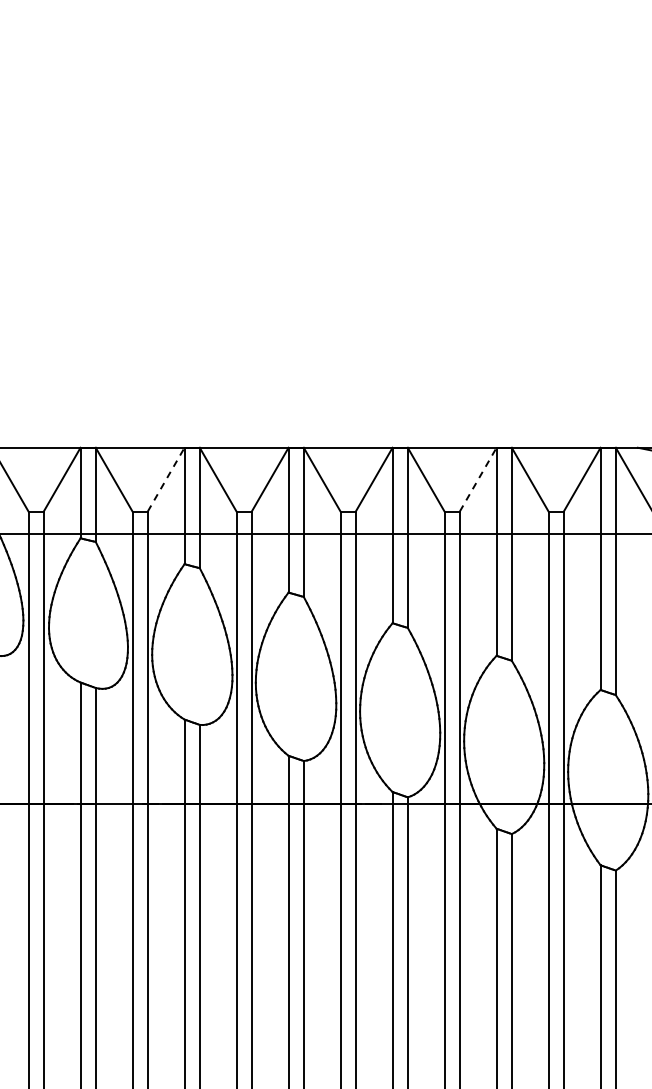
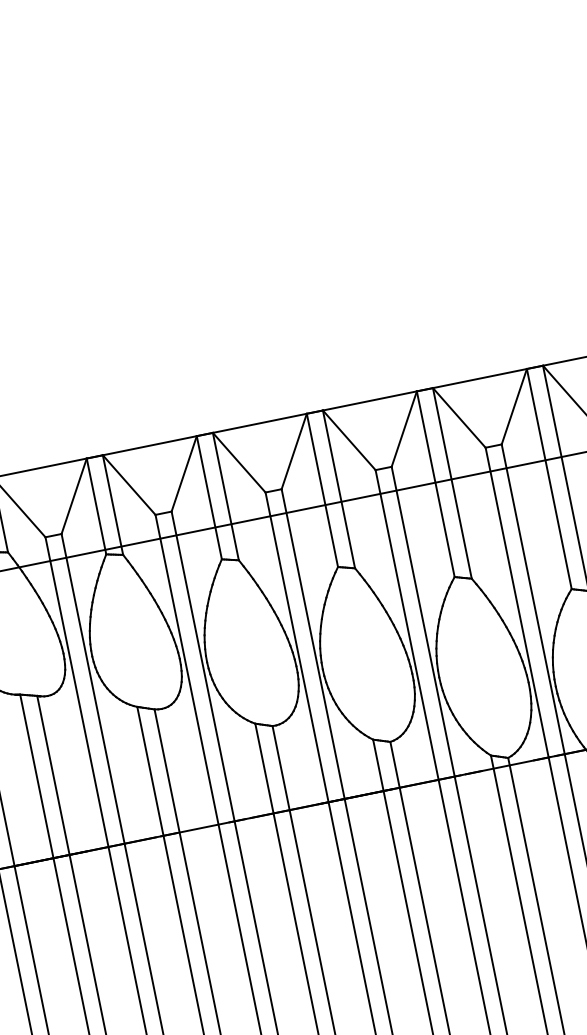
line: (166, 479) -> (184, 473), dashed -> solid
line: (478, 479) -> (514, 406), dashed -> solid

